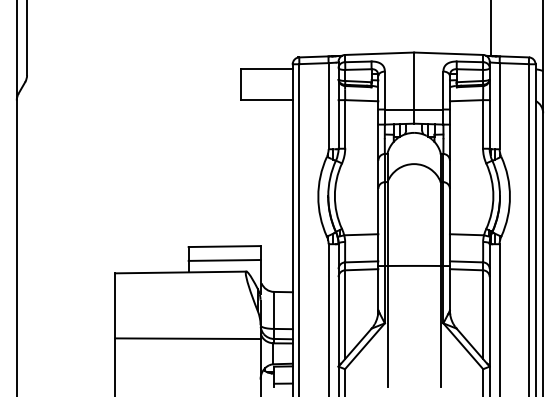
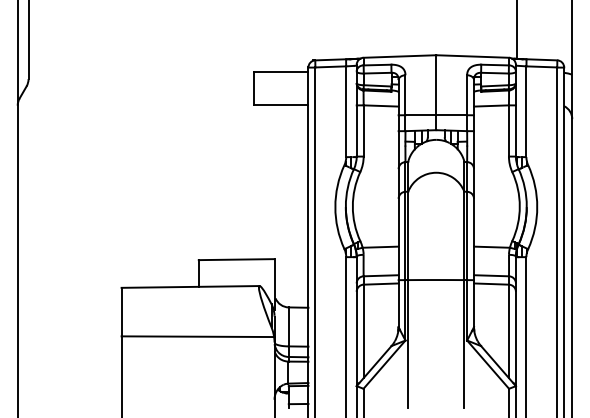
line: (224, 260) -> (236, 274), removed
line: (187, 338) -> (197, 336), moved

